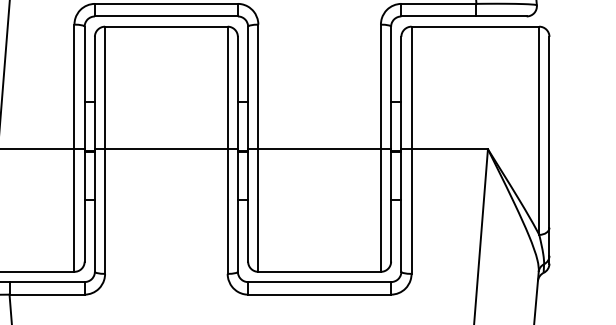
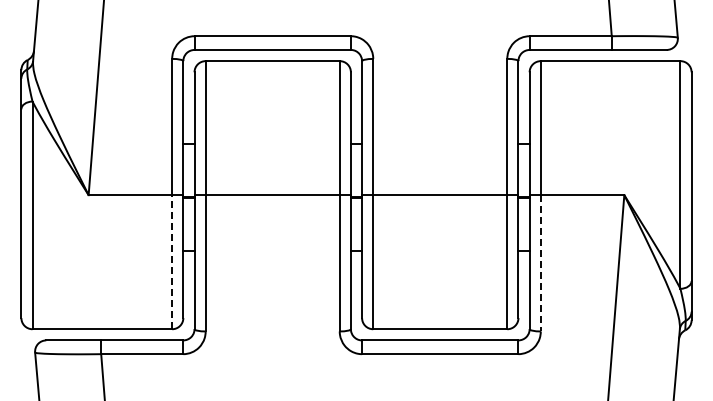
line: (74, 209) -> (172, 261), solid -> dashed
line: (411, 211) -> (540, 263), solid -> dashed

